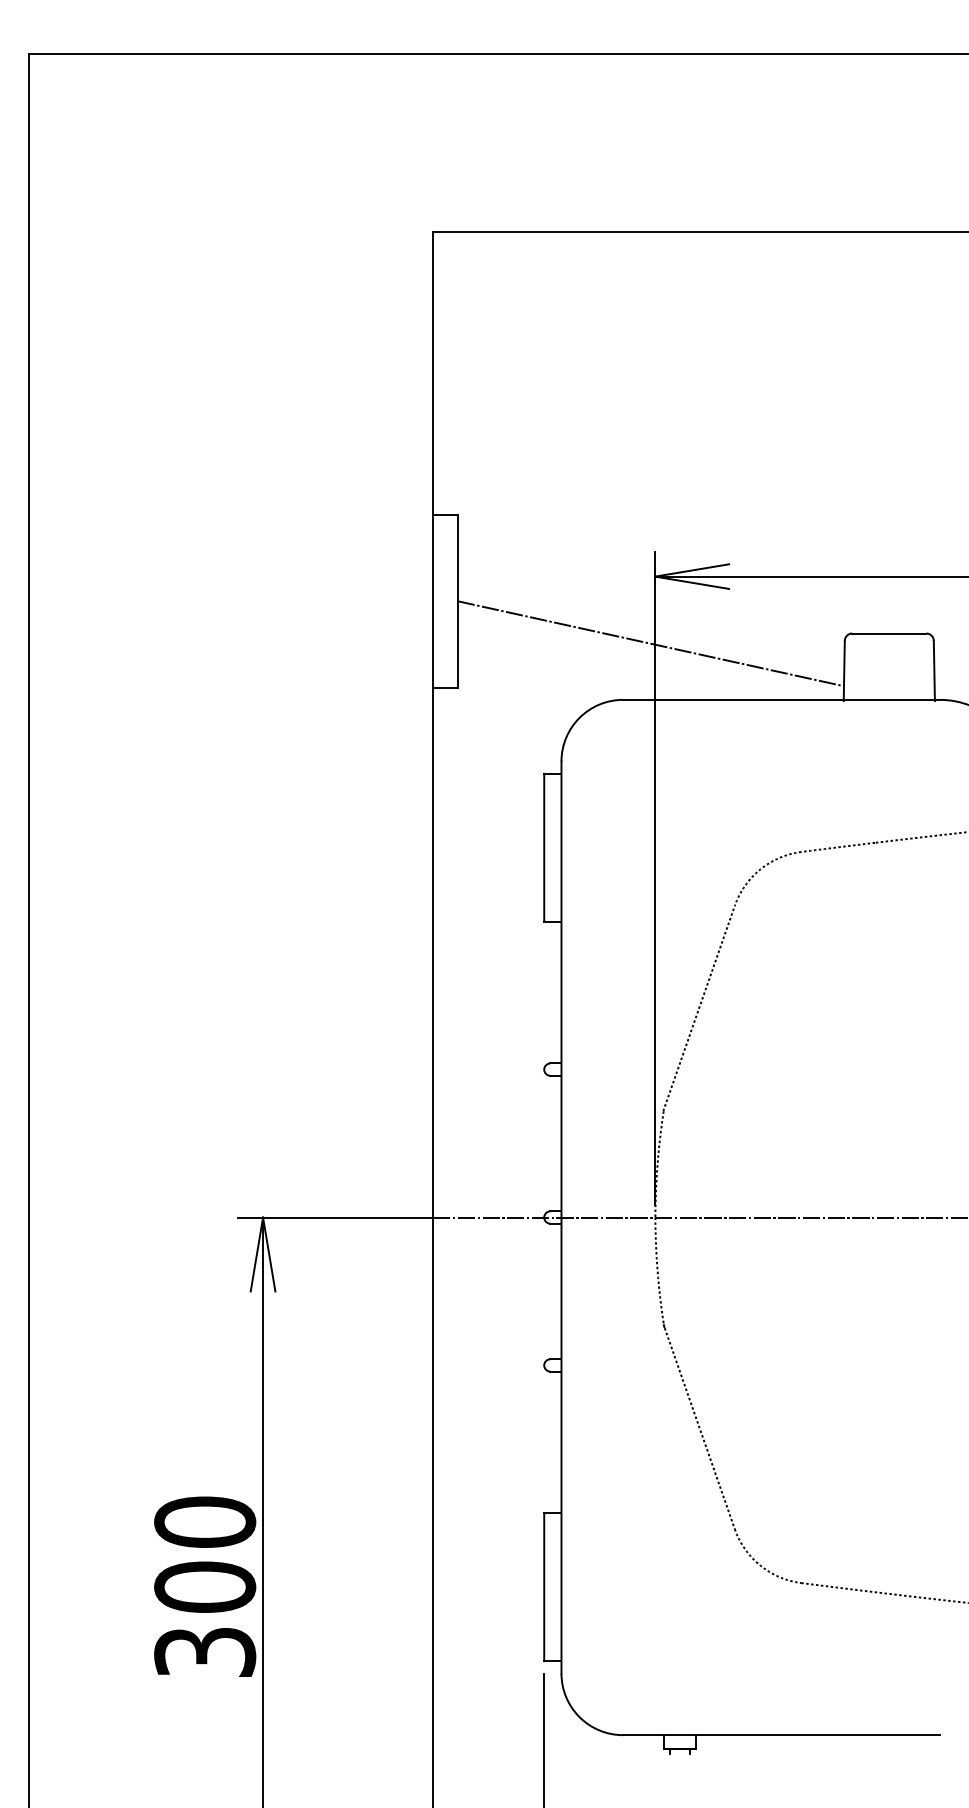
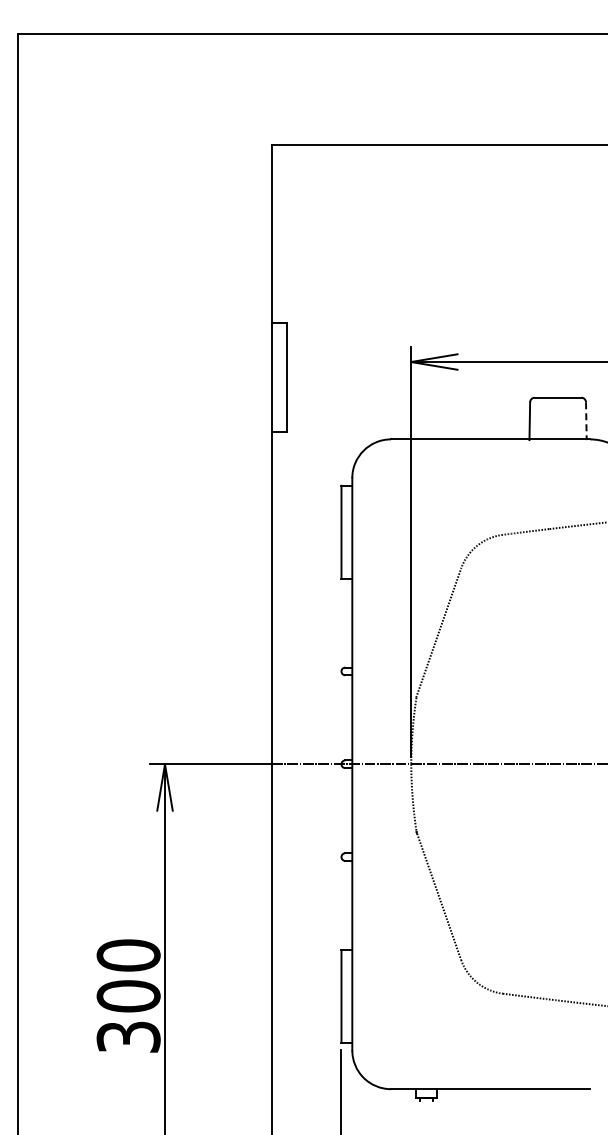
line: (650, 642) -> (408, 403), removed
line: (934, 671) -> (586, 421), solid -> dashed

